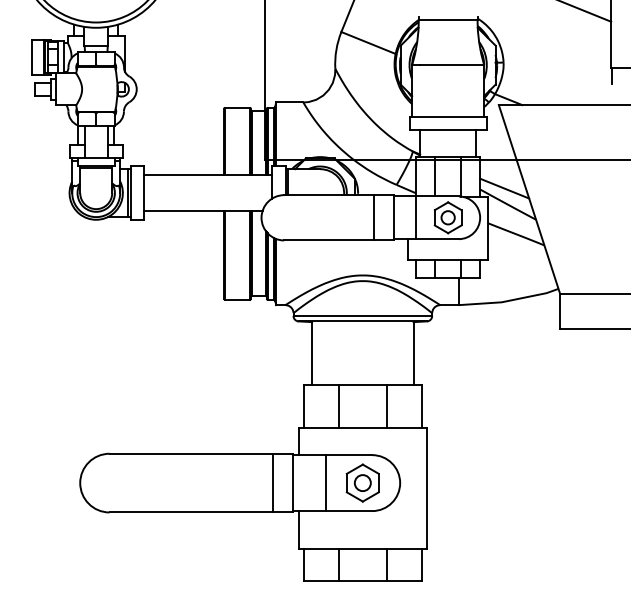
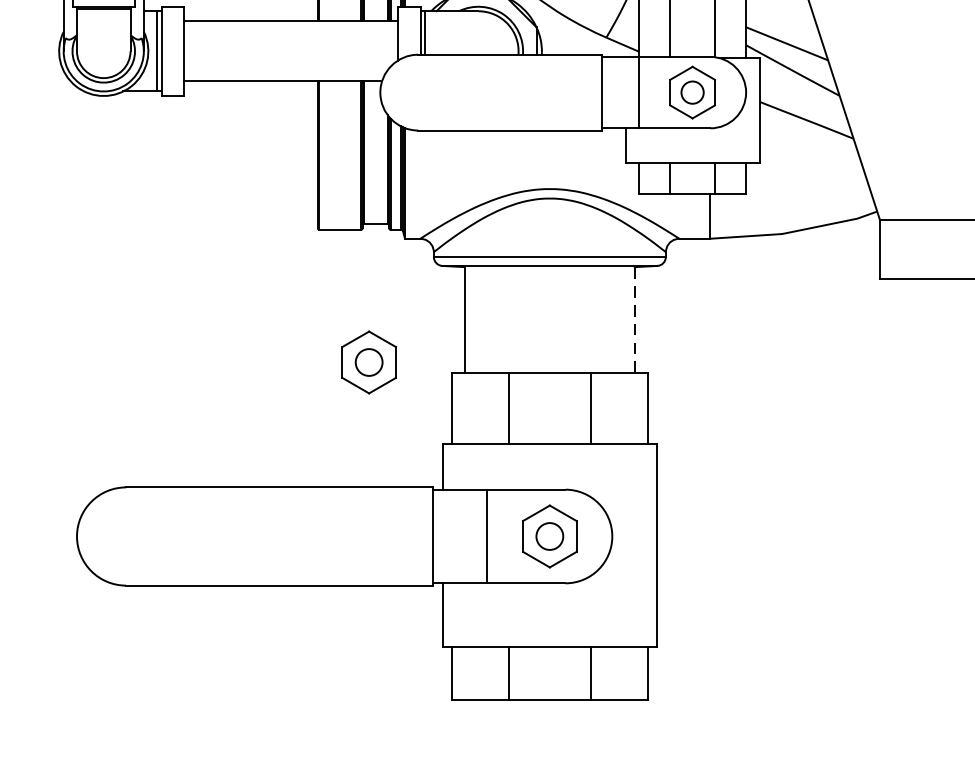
line: (373, 217) -> (567, 92), removed
line: (413, 353) -> (634, 319), solid -> dashed
part: (254, 378) -> (368, 361), added
line: (272, 482) -> (398, 535), removed

